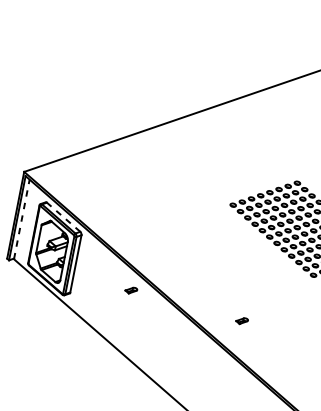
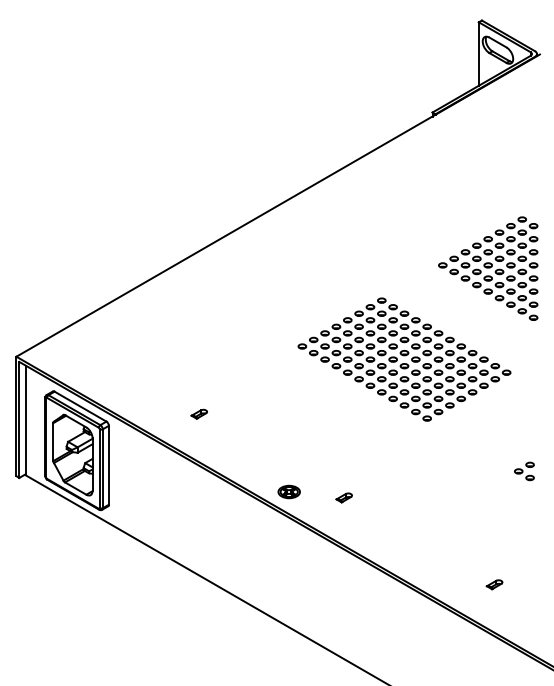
line: (63, 217) -> (80, 406), dashed -> solid
line: (21, 219) -> (25, 420), dashed -> solid
part: (130, 289) -> (198, 413), moved
part: (202, 308) -> (288, 491), added

